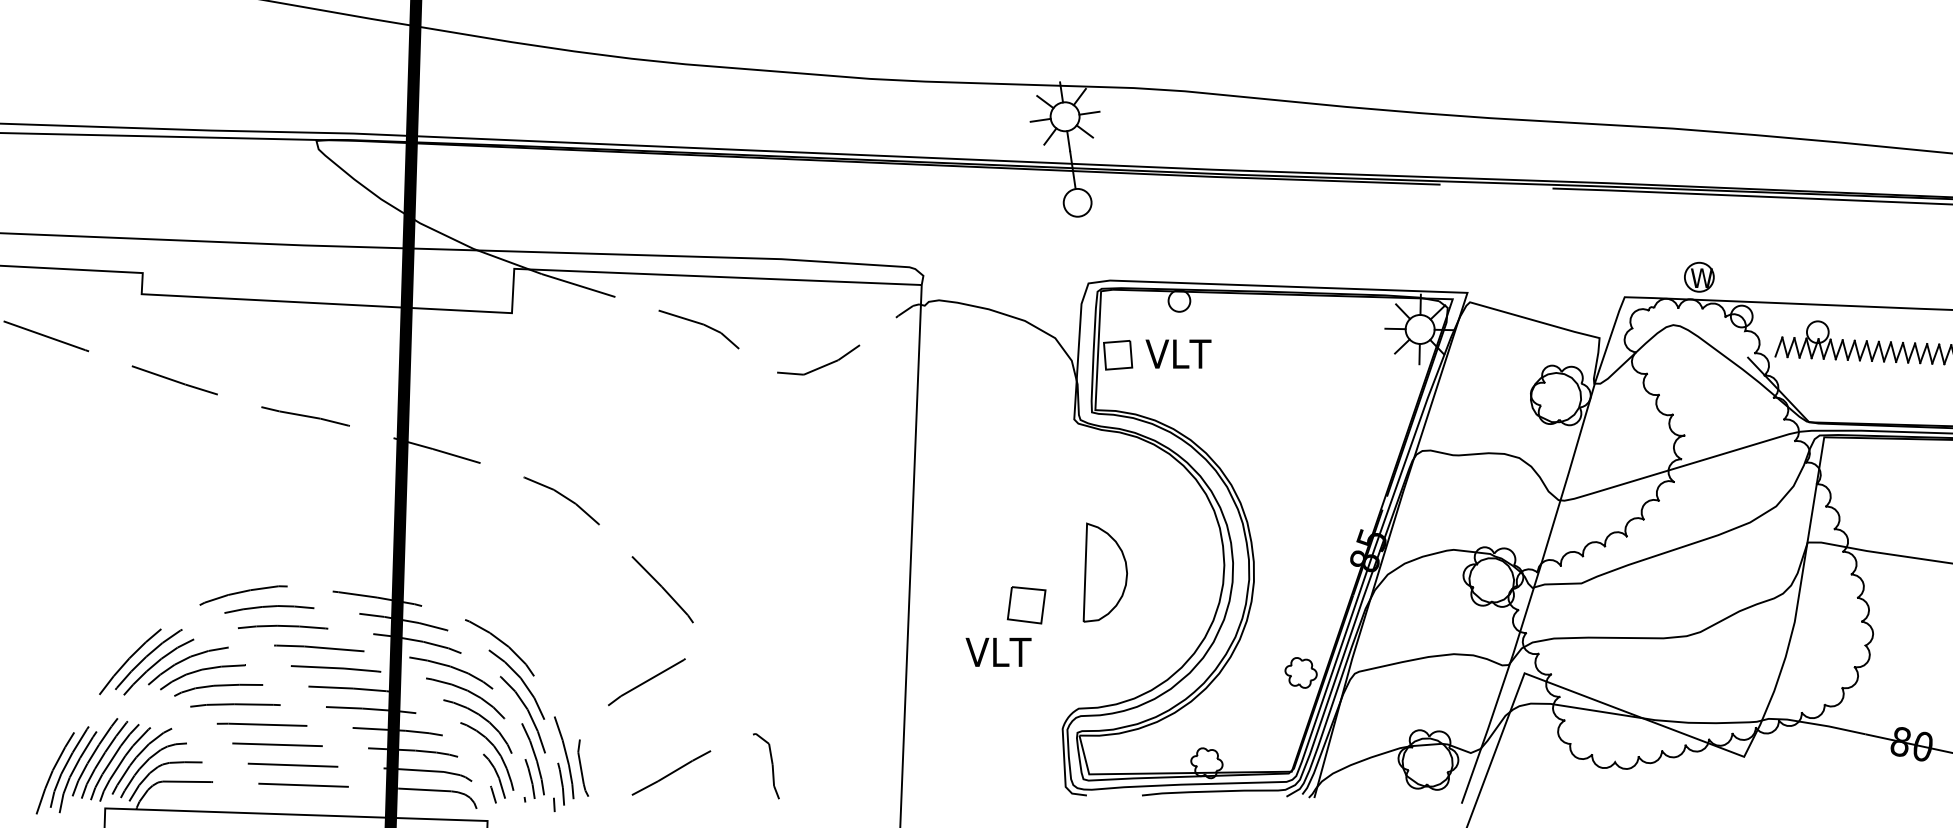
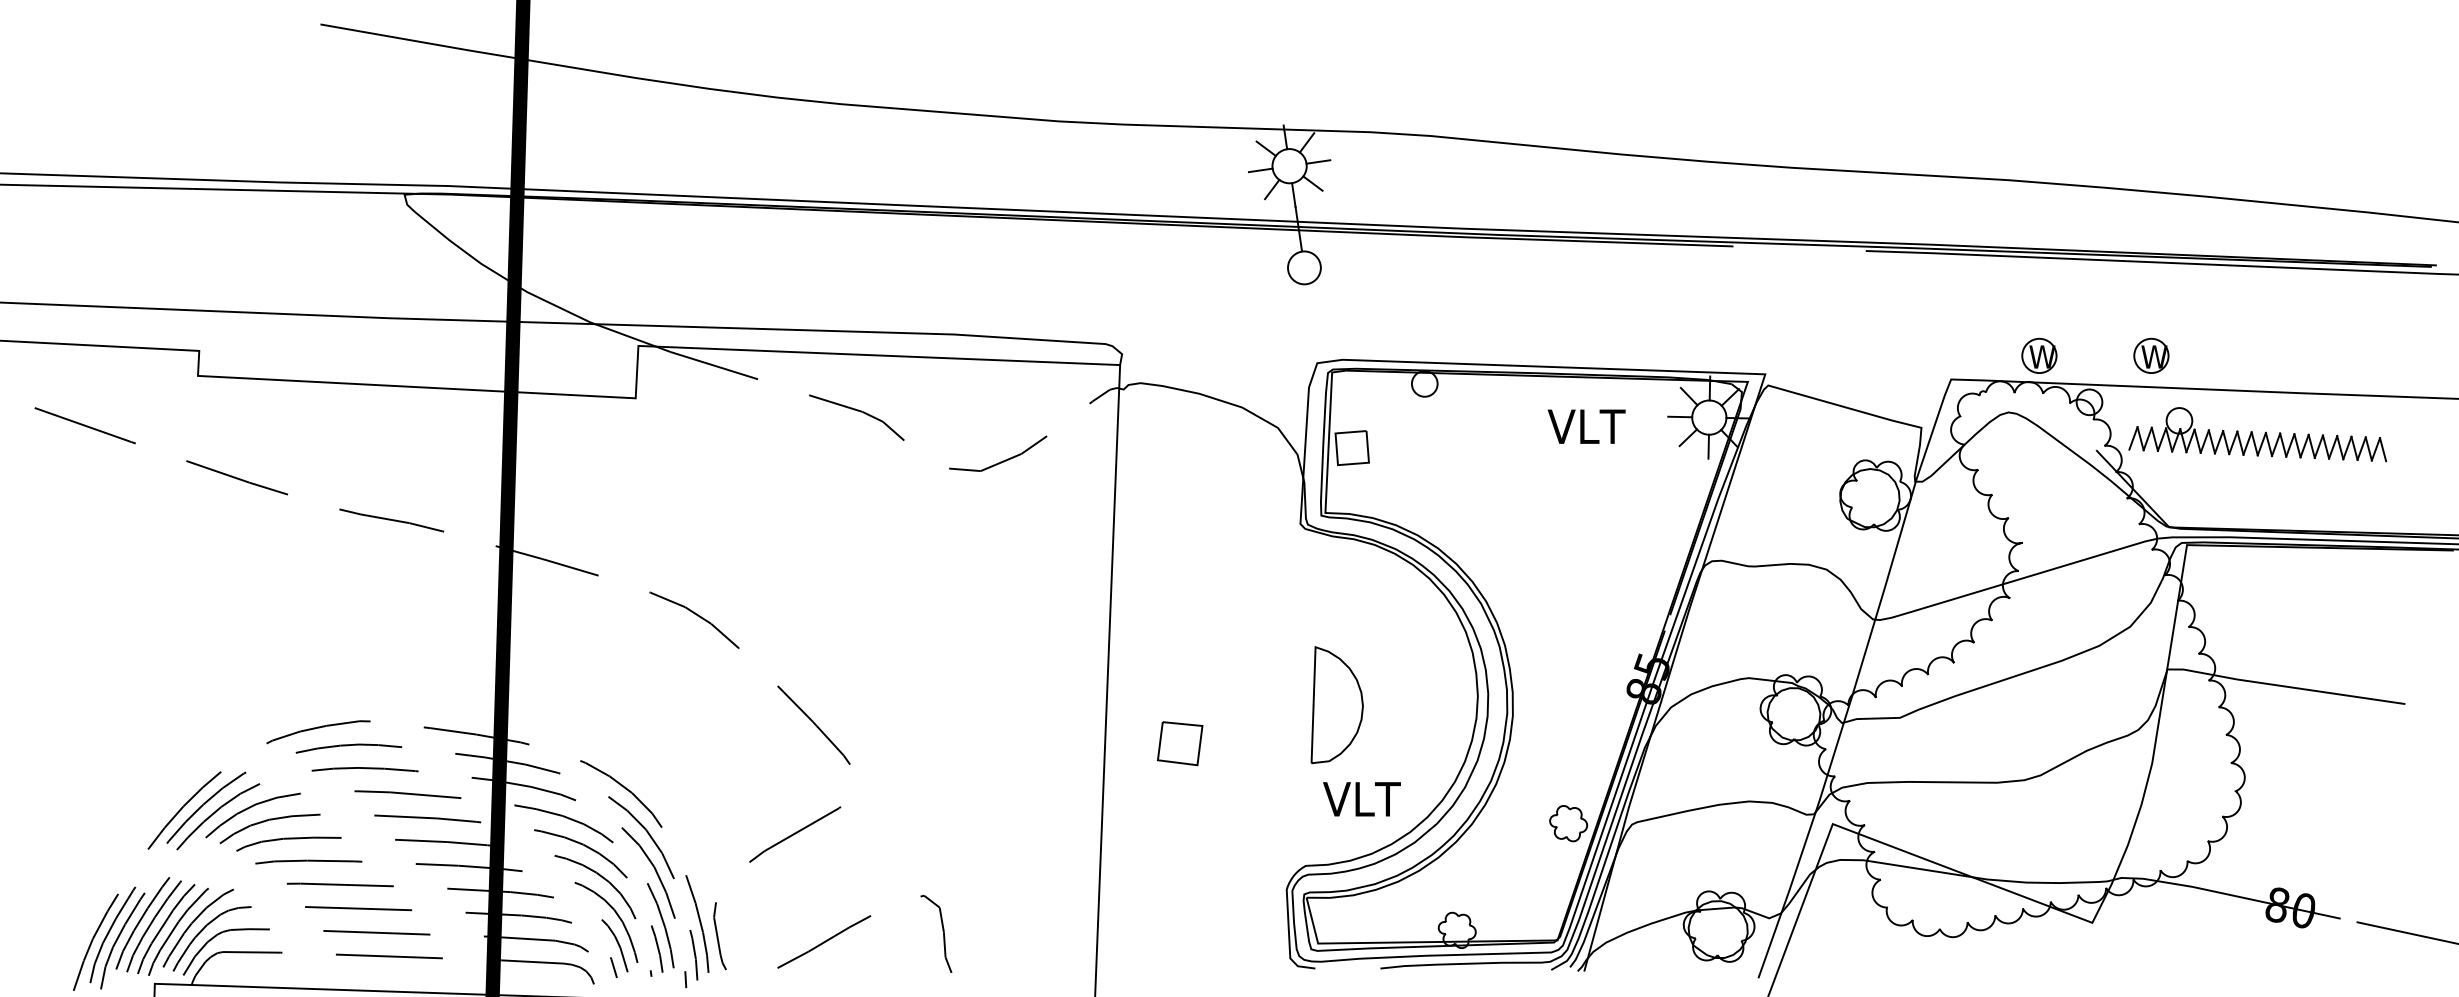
part: (1794, 276) -> (2151, 355), added
text: (1178, 353) -> (1586, 426), moved
part: (1026, 605) -> (1180, 743), moved
text: (998, 652) -> (1361, 799), moved

